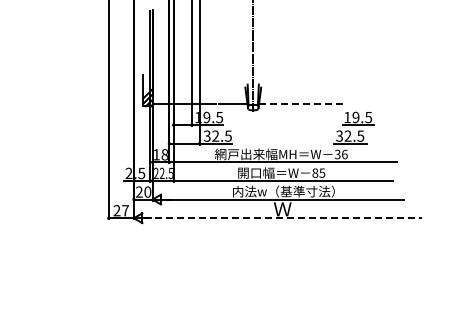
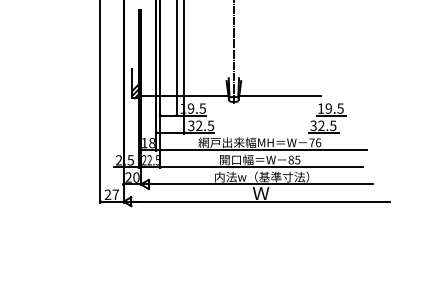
line: (303, 103) -> (280, 95), dashed -> solid
text: (337, 154) -> (311, 142), 36 -> 76
line: (283, 218) -> (261, 201), dashed -> solid

